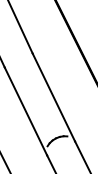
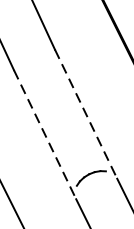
line: (53, 97) -> (85, 114), solid -> dashed
line: (25, 111) -> (44, 134), solid -> dashed

